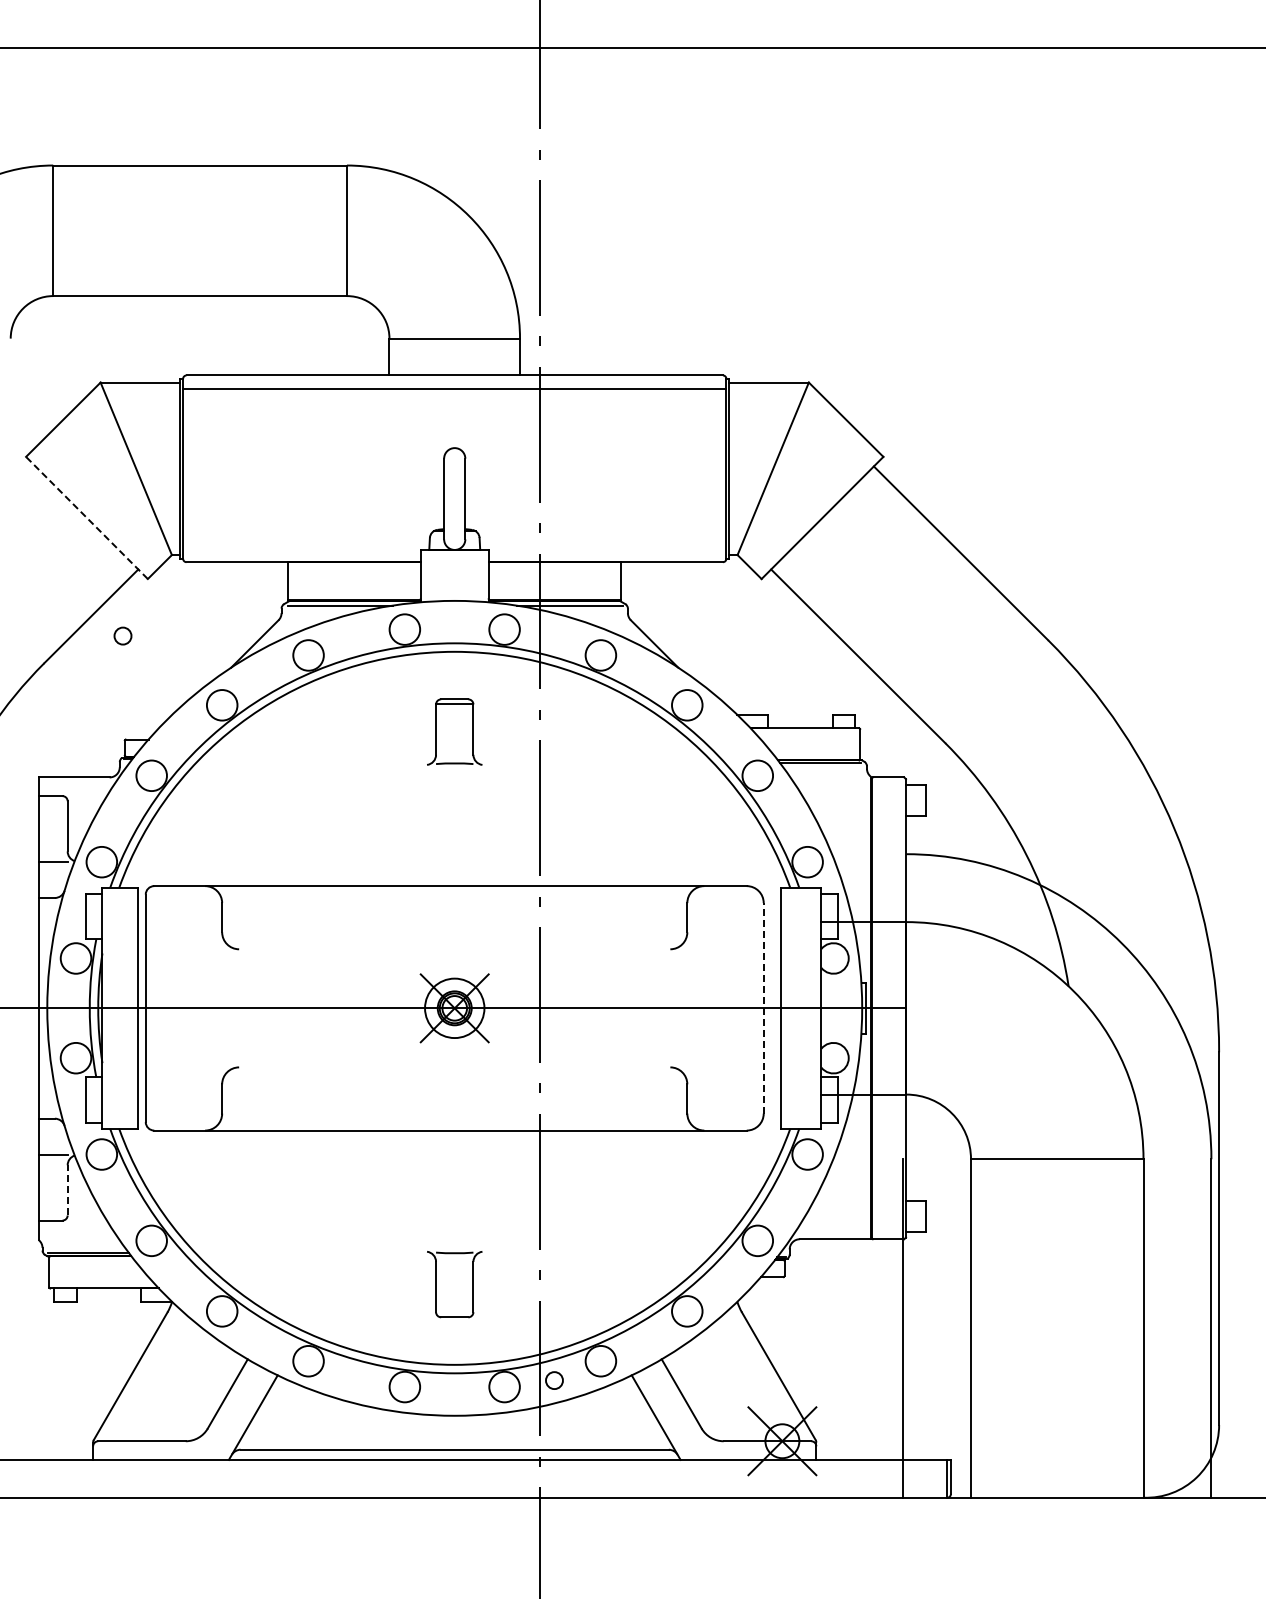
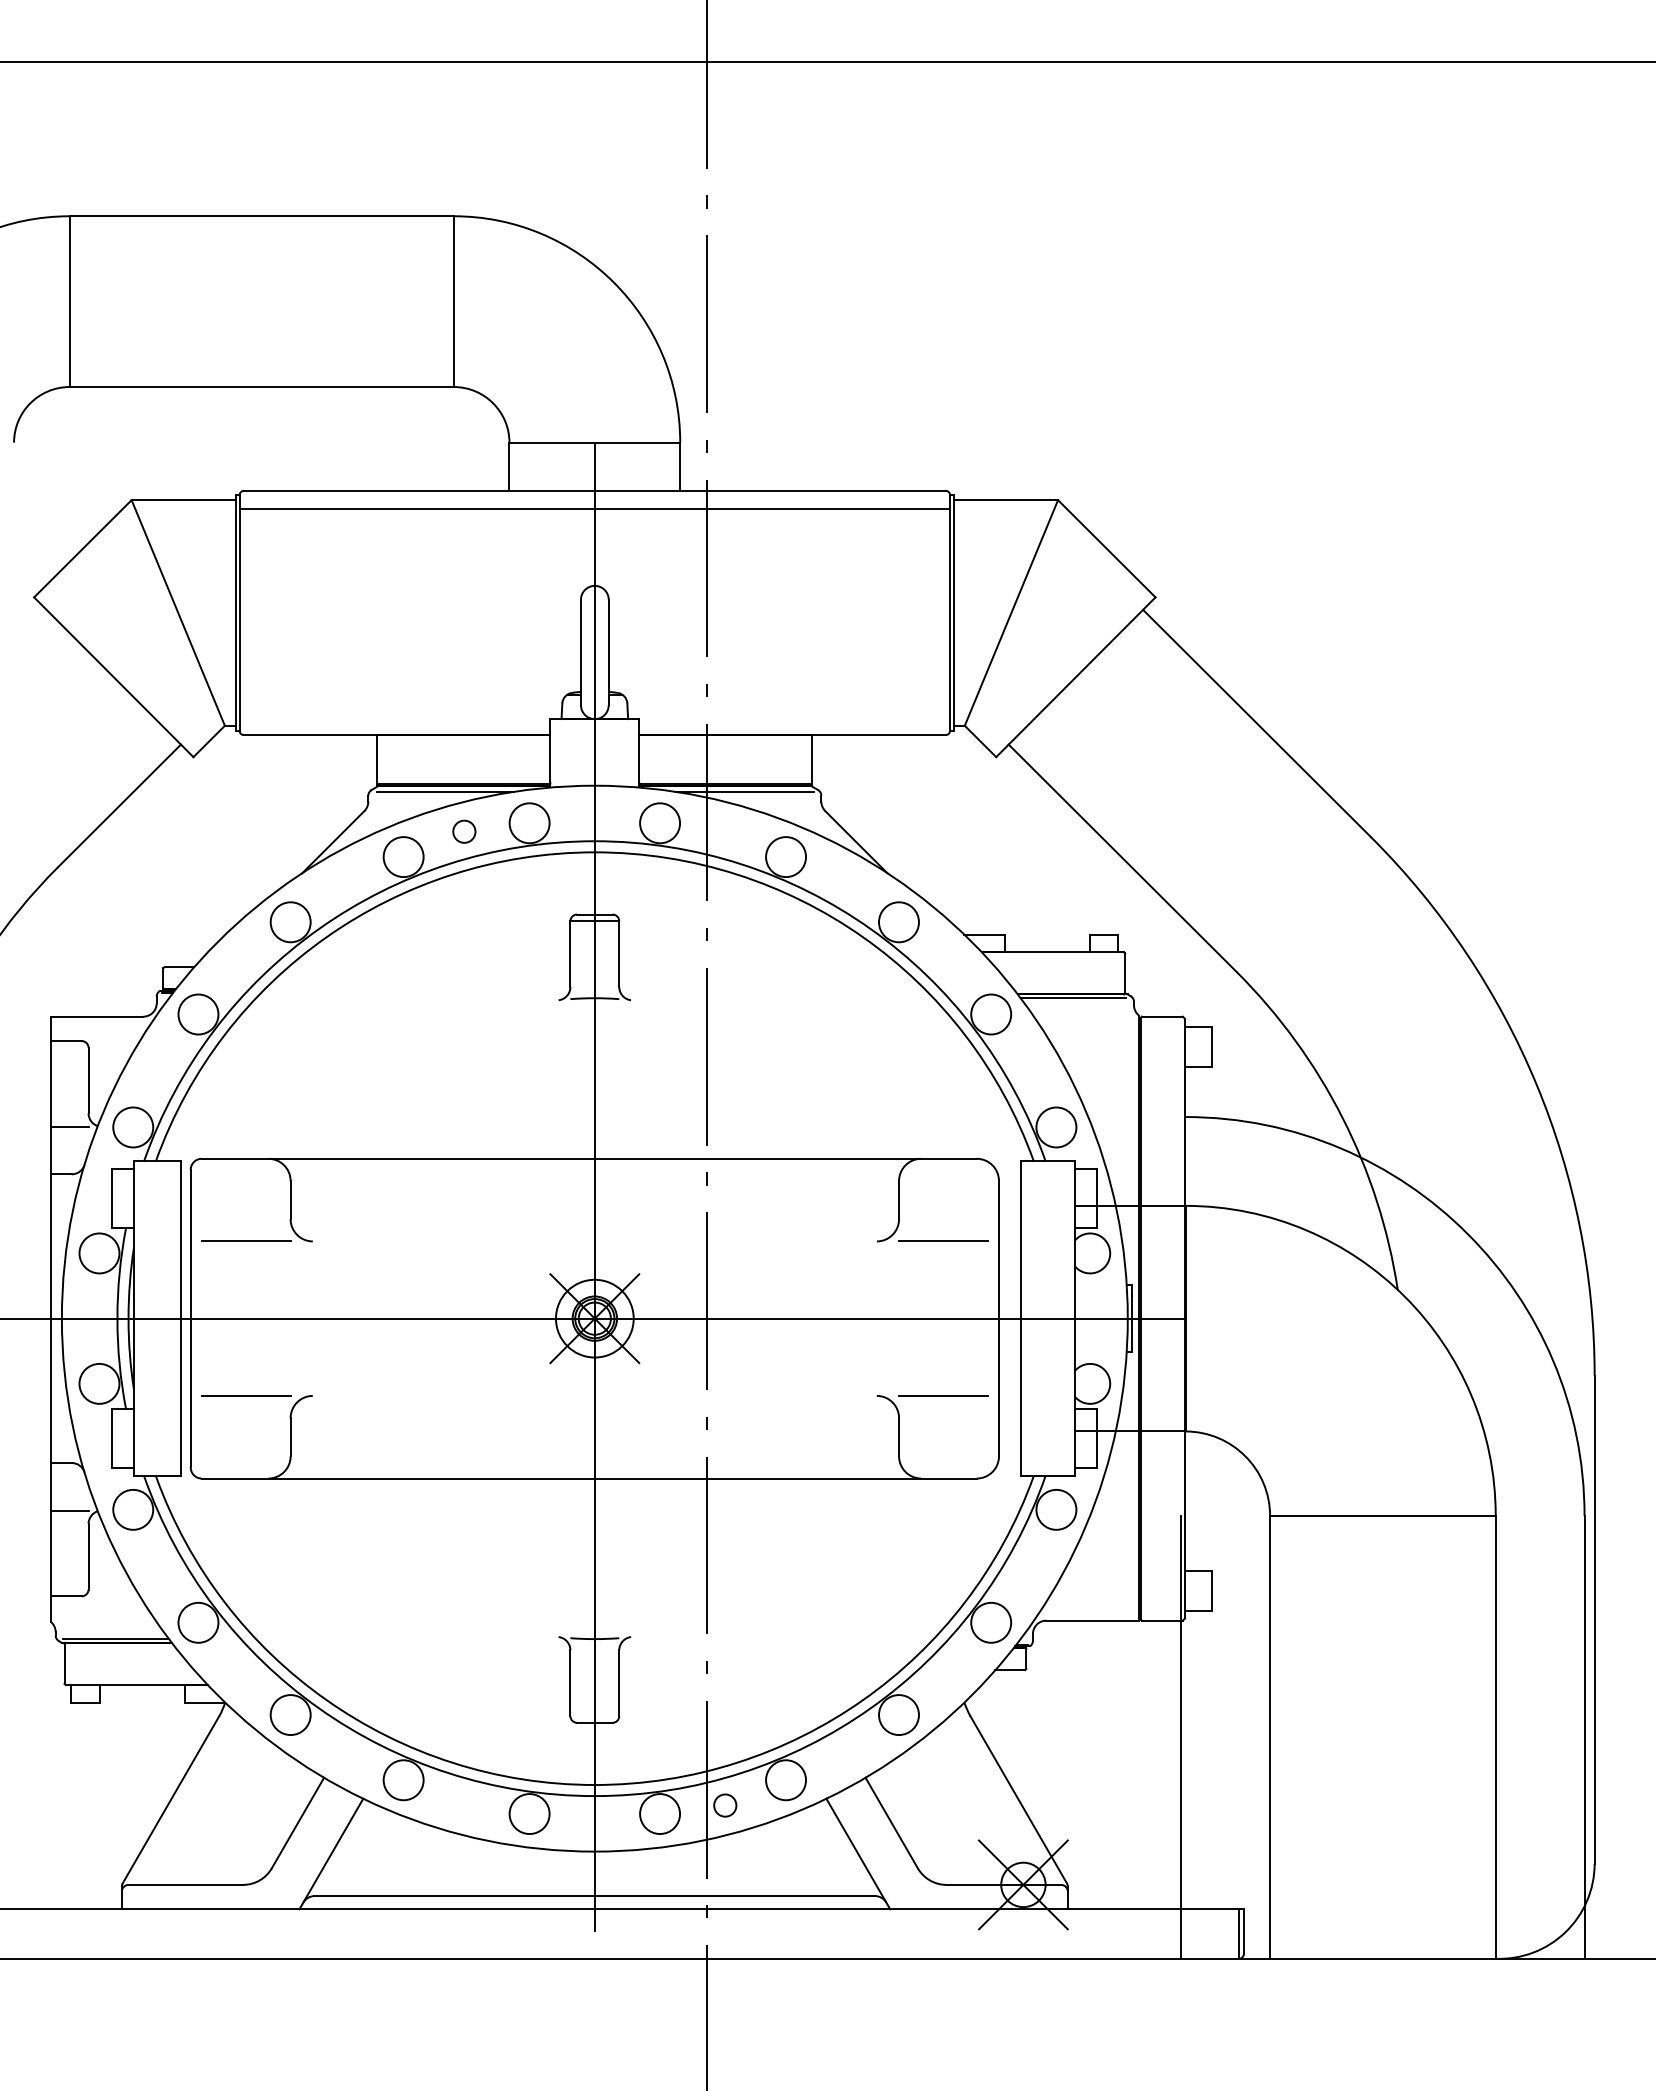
line: (86, 517) -> (113, 676), dashed -> solid
circle: (122, 635) -> (463, 830), moved
line: (454, 907) -> (594, 1186), added
line: (188, 949) -> (246, 1241), added
line: (721, 949) -> (943, 1241), added
line: (763, 1007) -> (998, 1317), dashed -> solid
line: (188, 1067) -> (246, 1396), added
line: (721, 1067) -> (943, 1396), added
line: (67, 1189) -> (88, 1555), dashed -> solid

